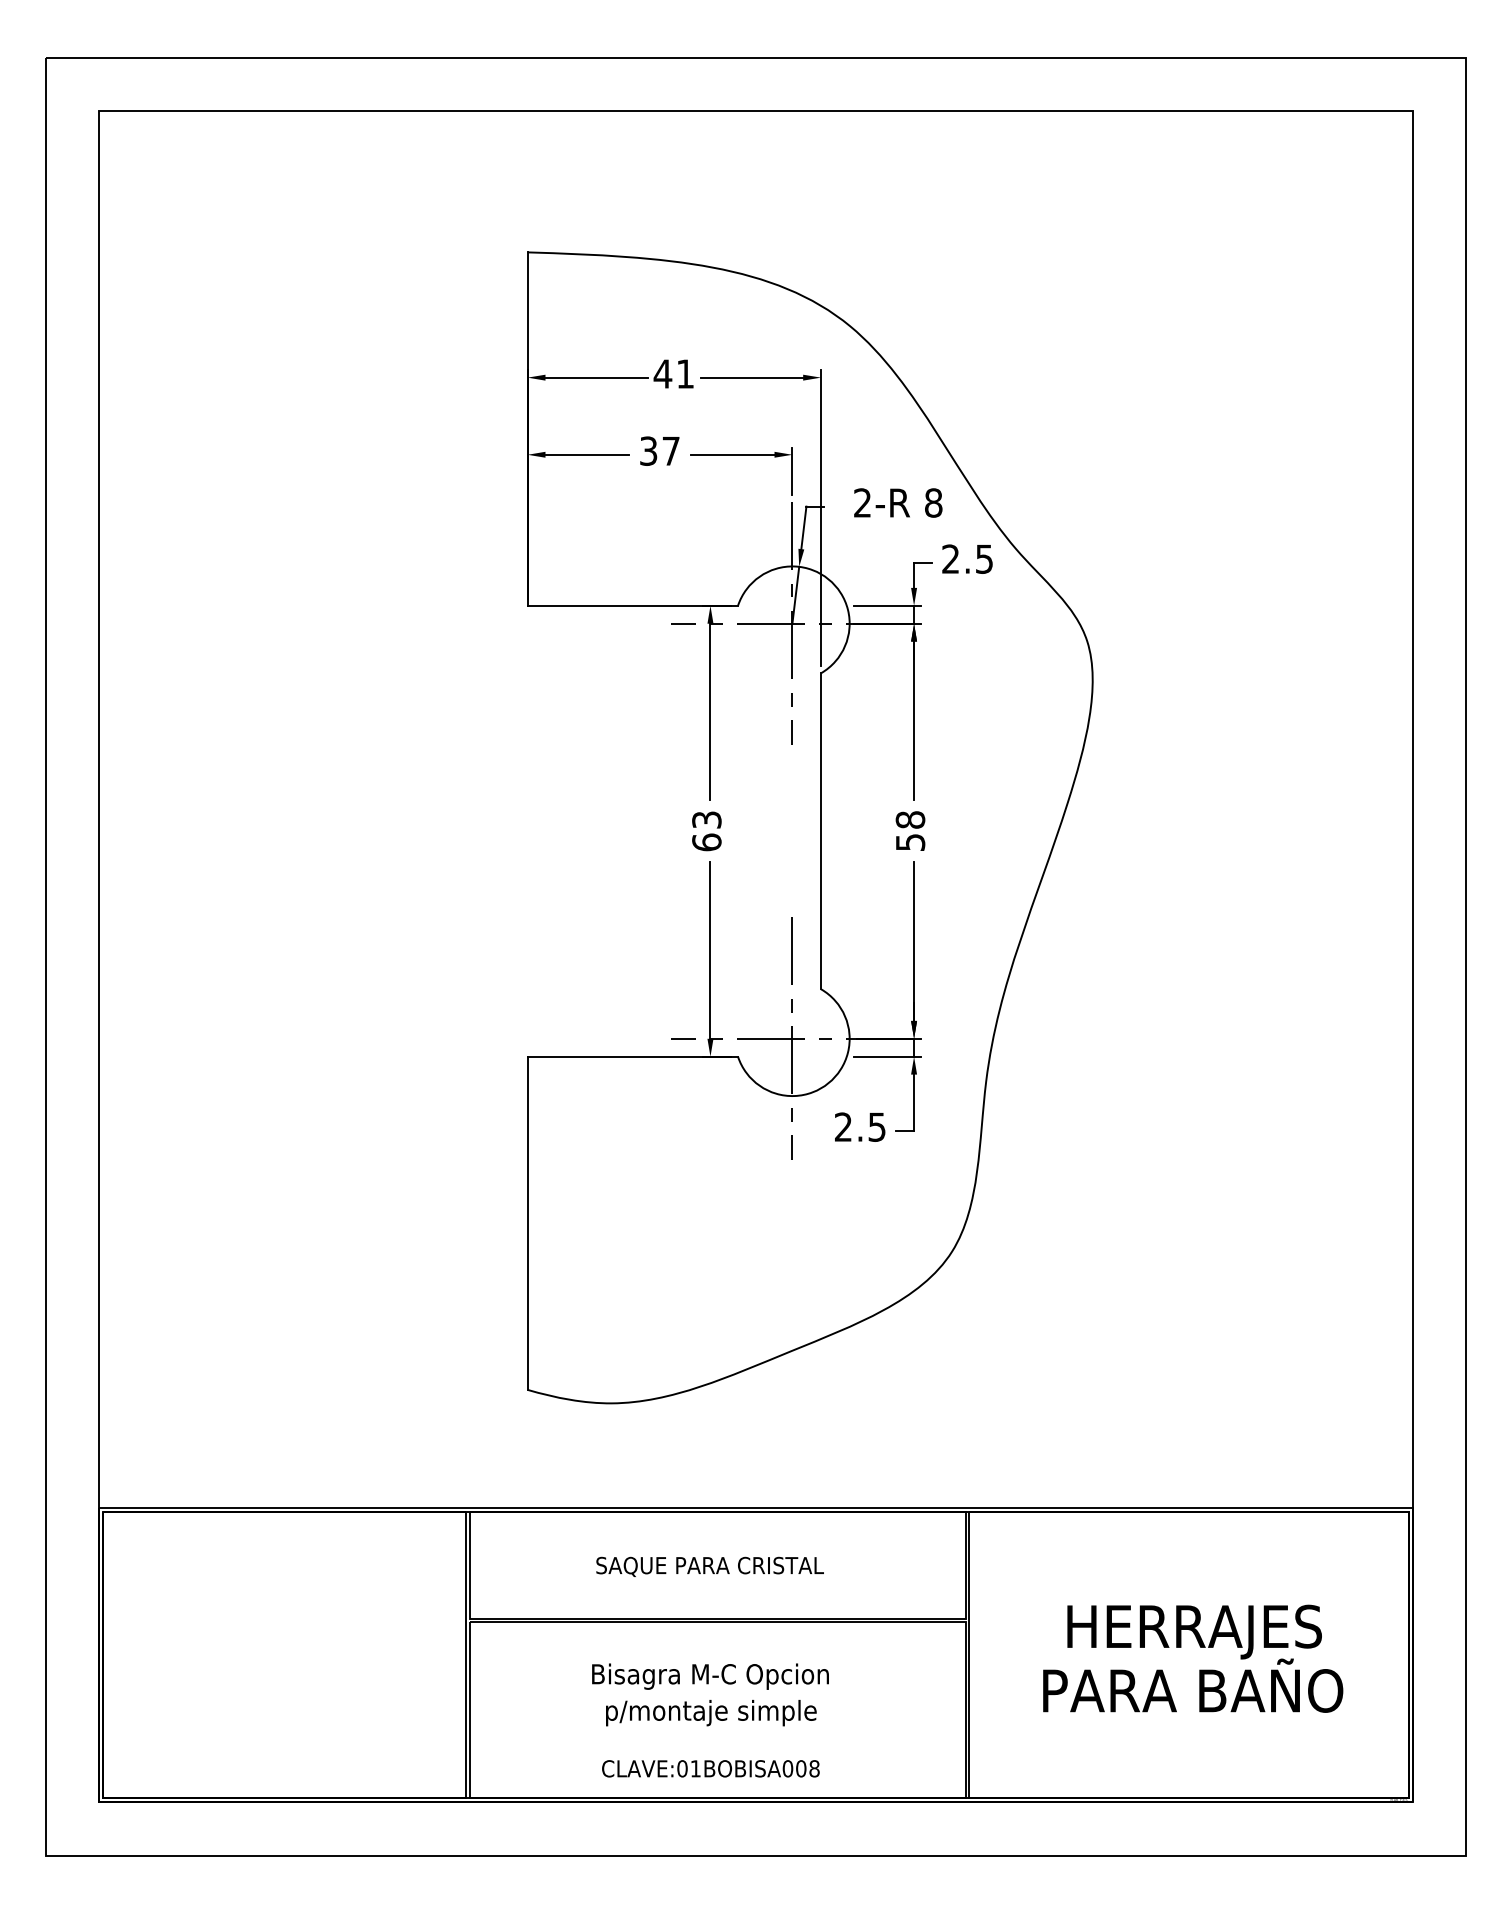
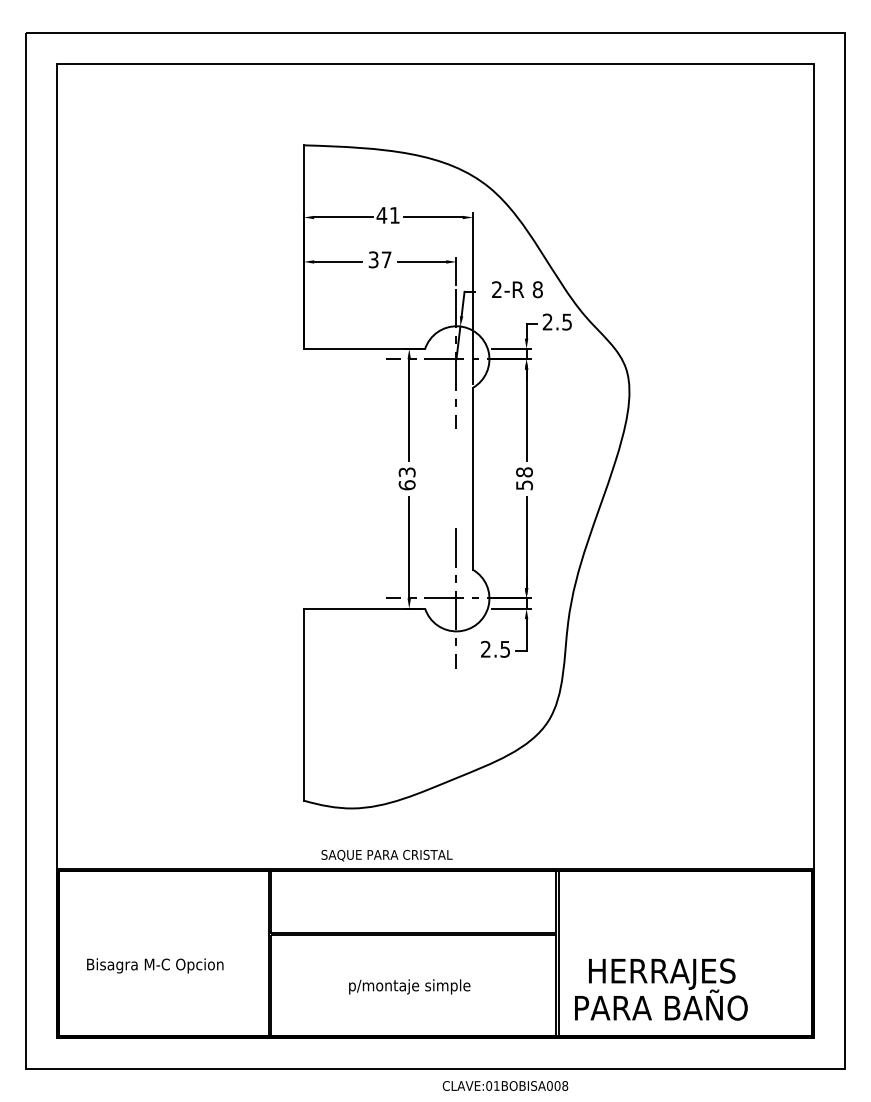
text: (709, 1566) -> (386, 855), moved
text: (1193, 1658) -> (661, 989), moved
text: (710, 1675) -> (155, 965), moved
text: (710, 1767) -> (505, 1085), moved

